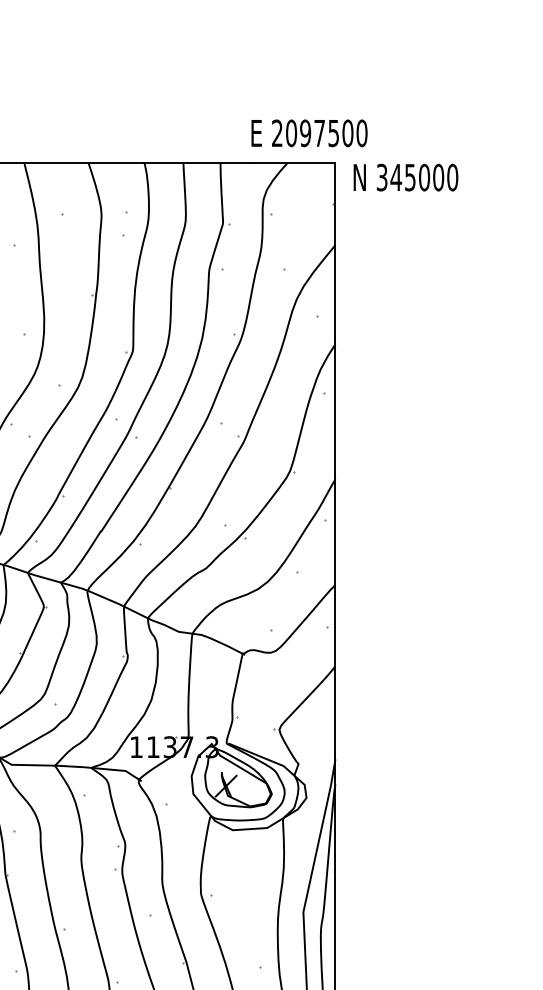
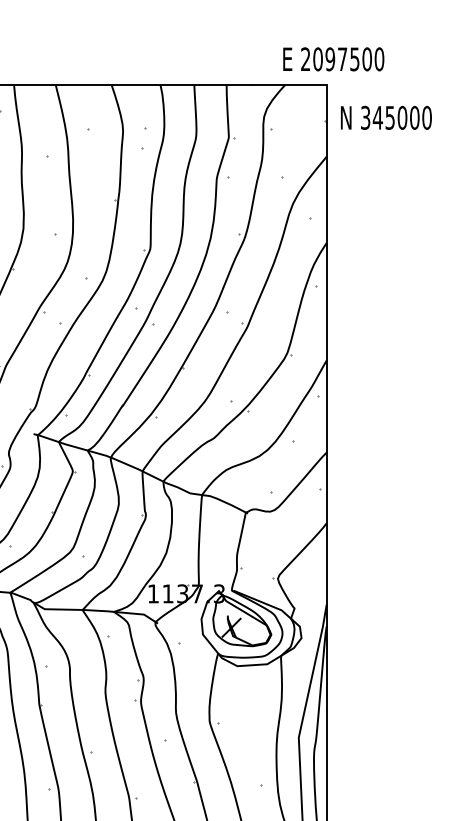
text: (309, 133) -> (333, 59), moved
text: (405, 177) -> (385, 117), moved

